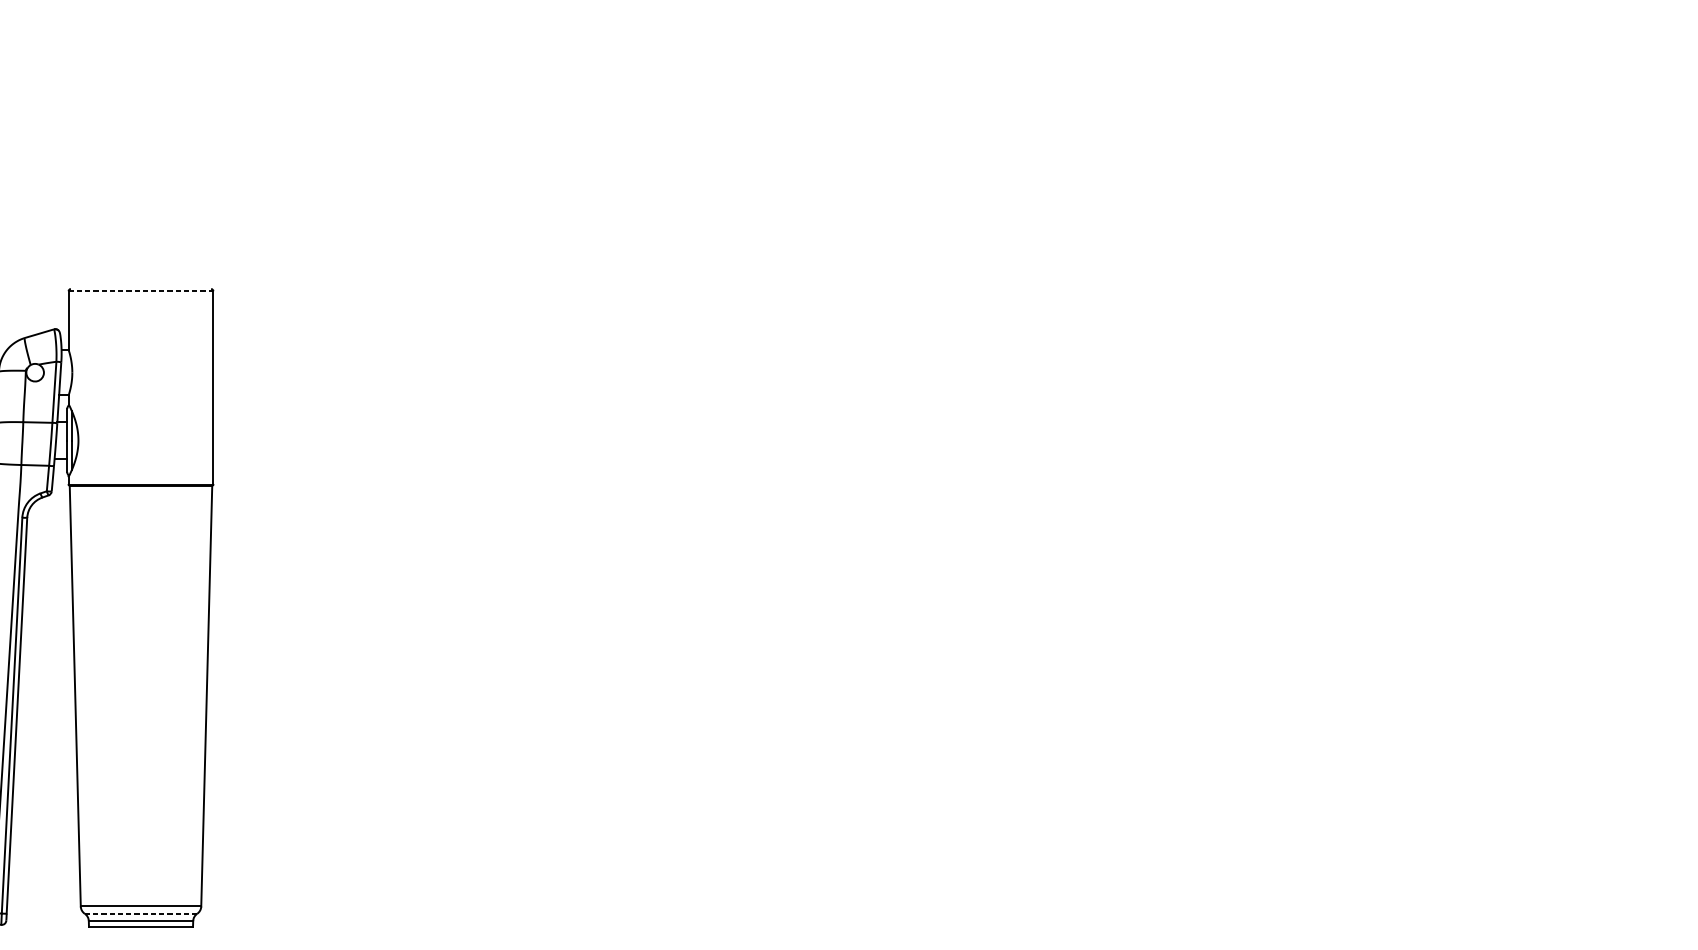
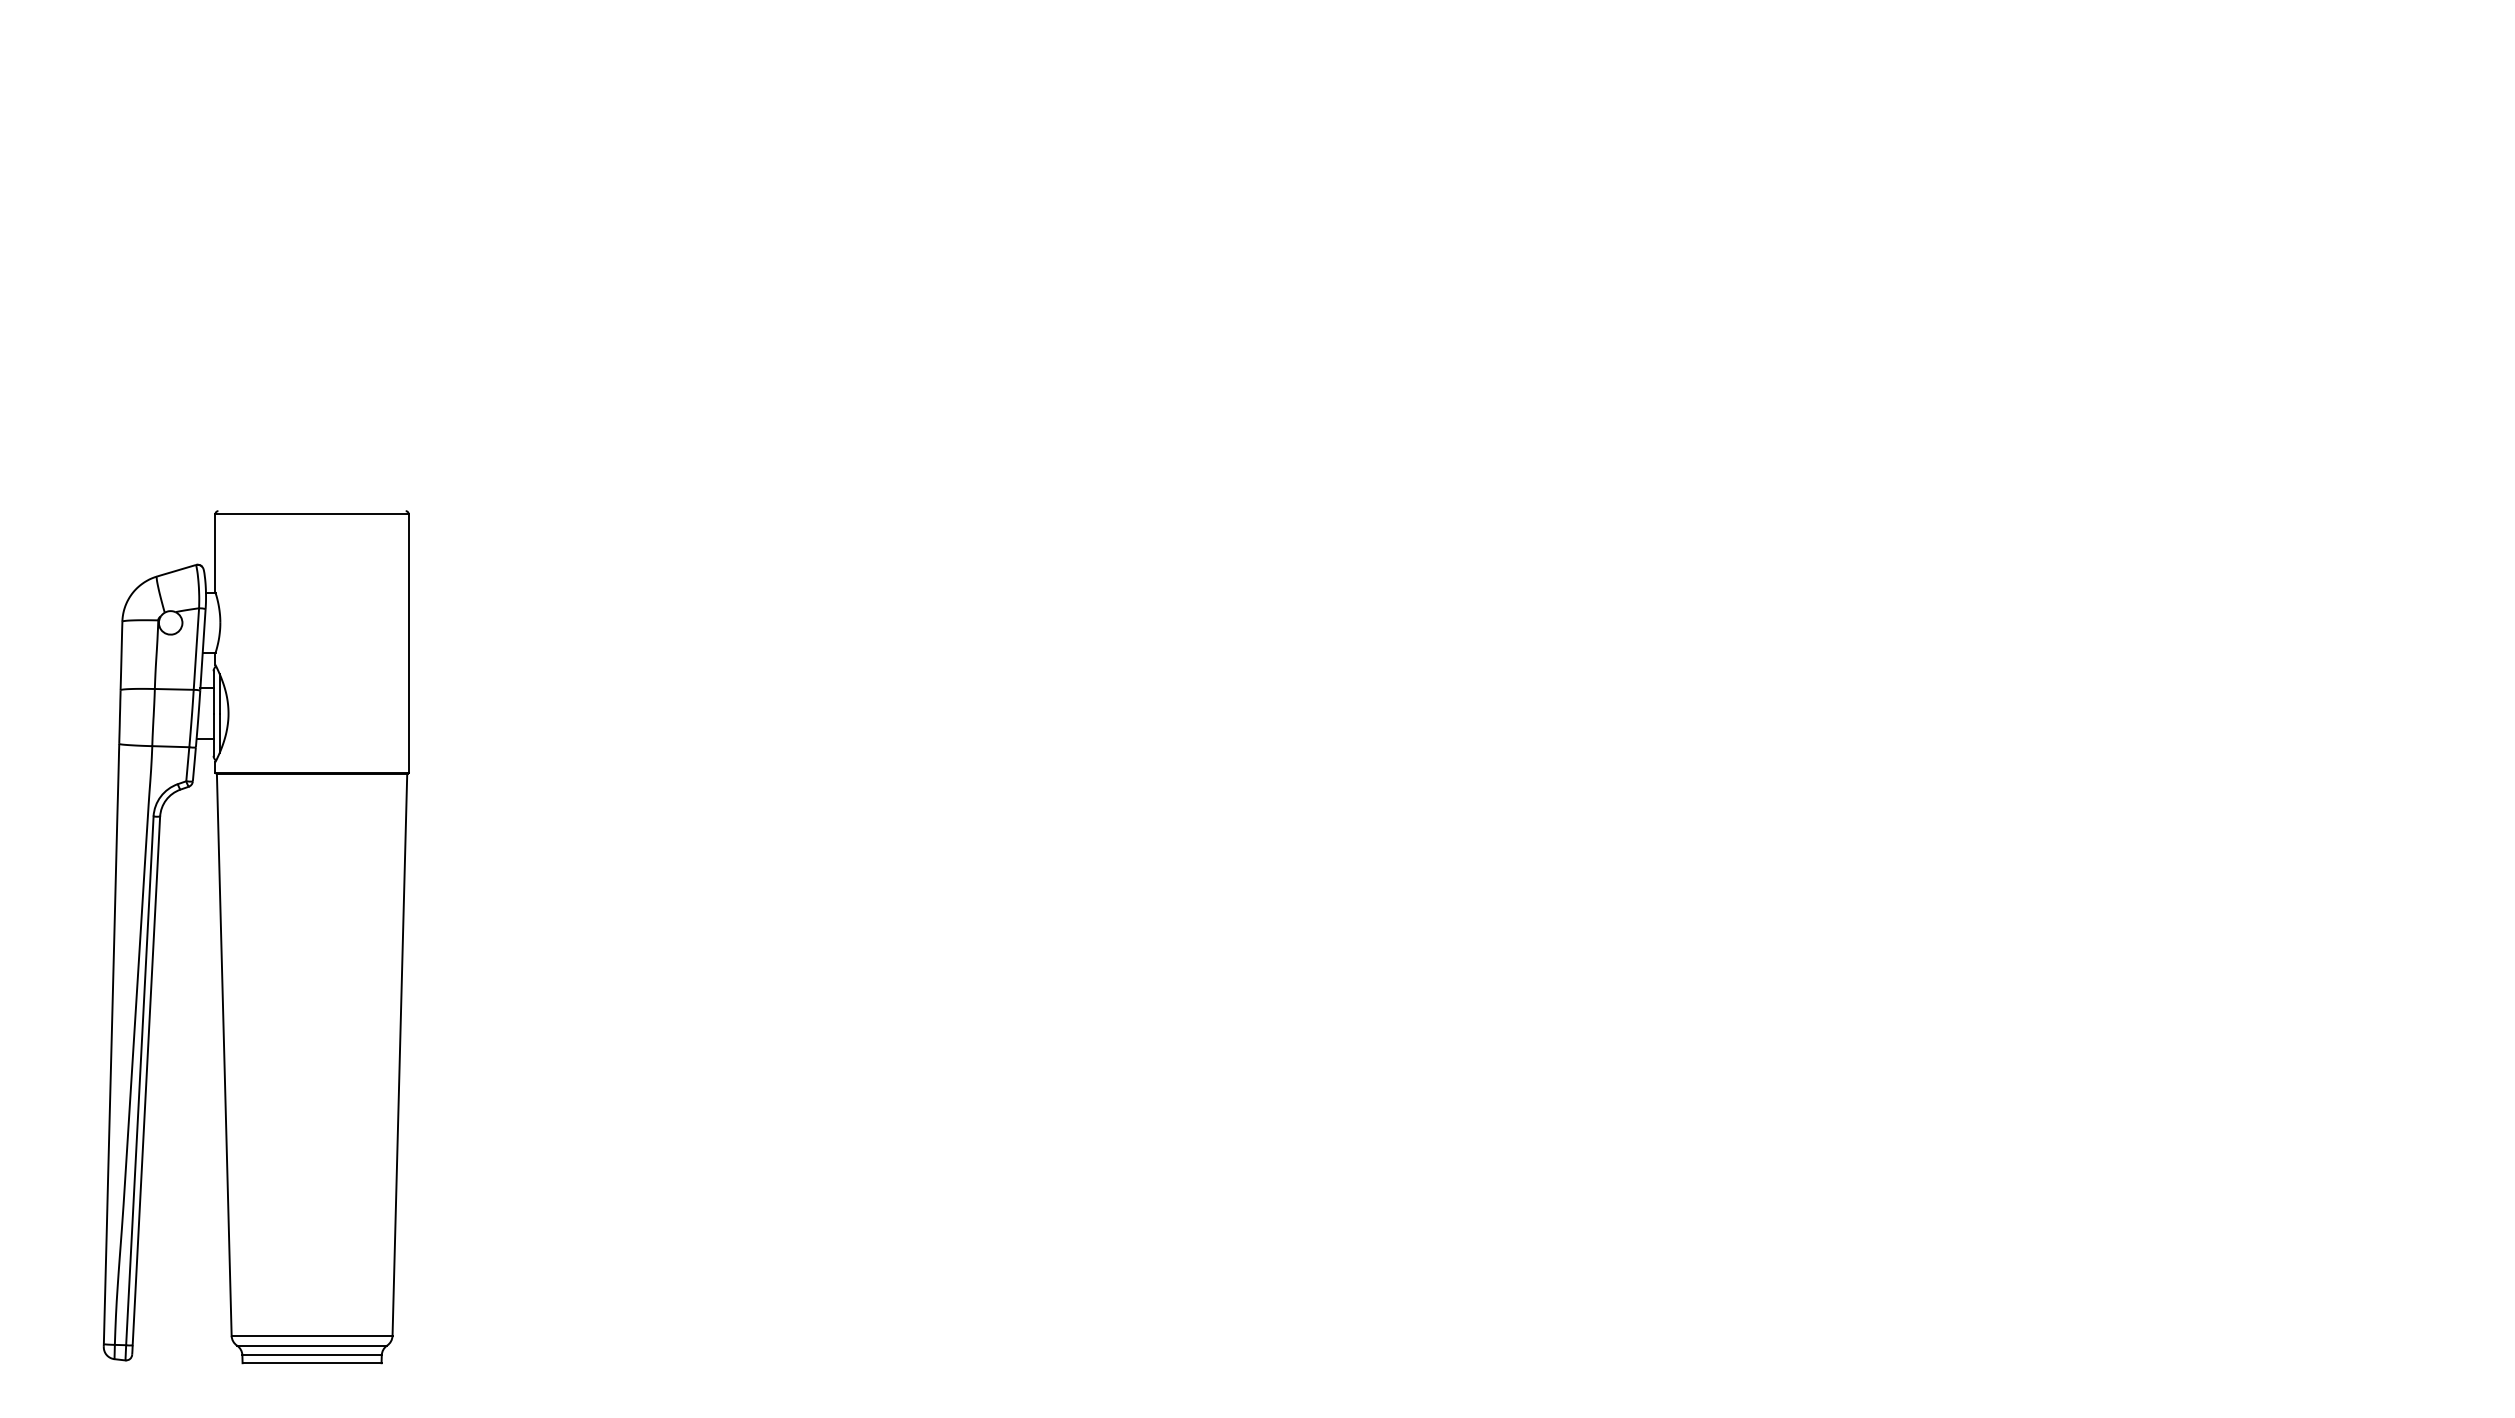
line: (141, 291) -> (312, 514), dashed -> solid
line: (140, 913) -> (311, 1345), dashed -> solid

